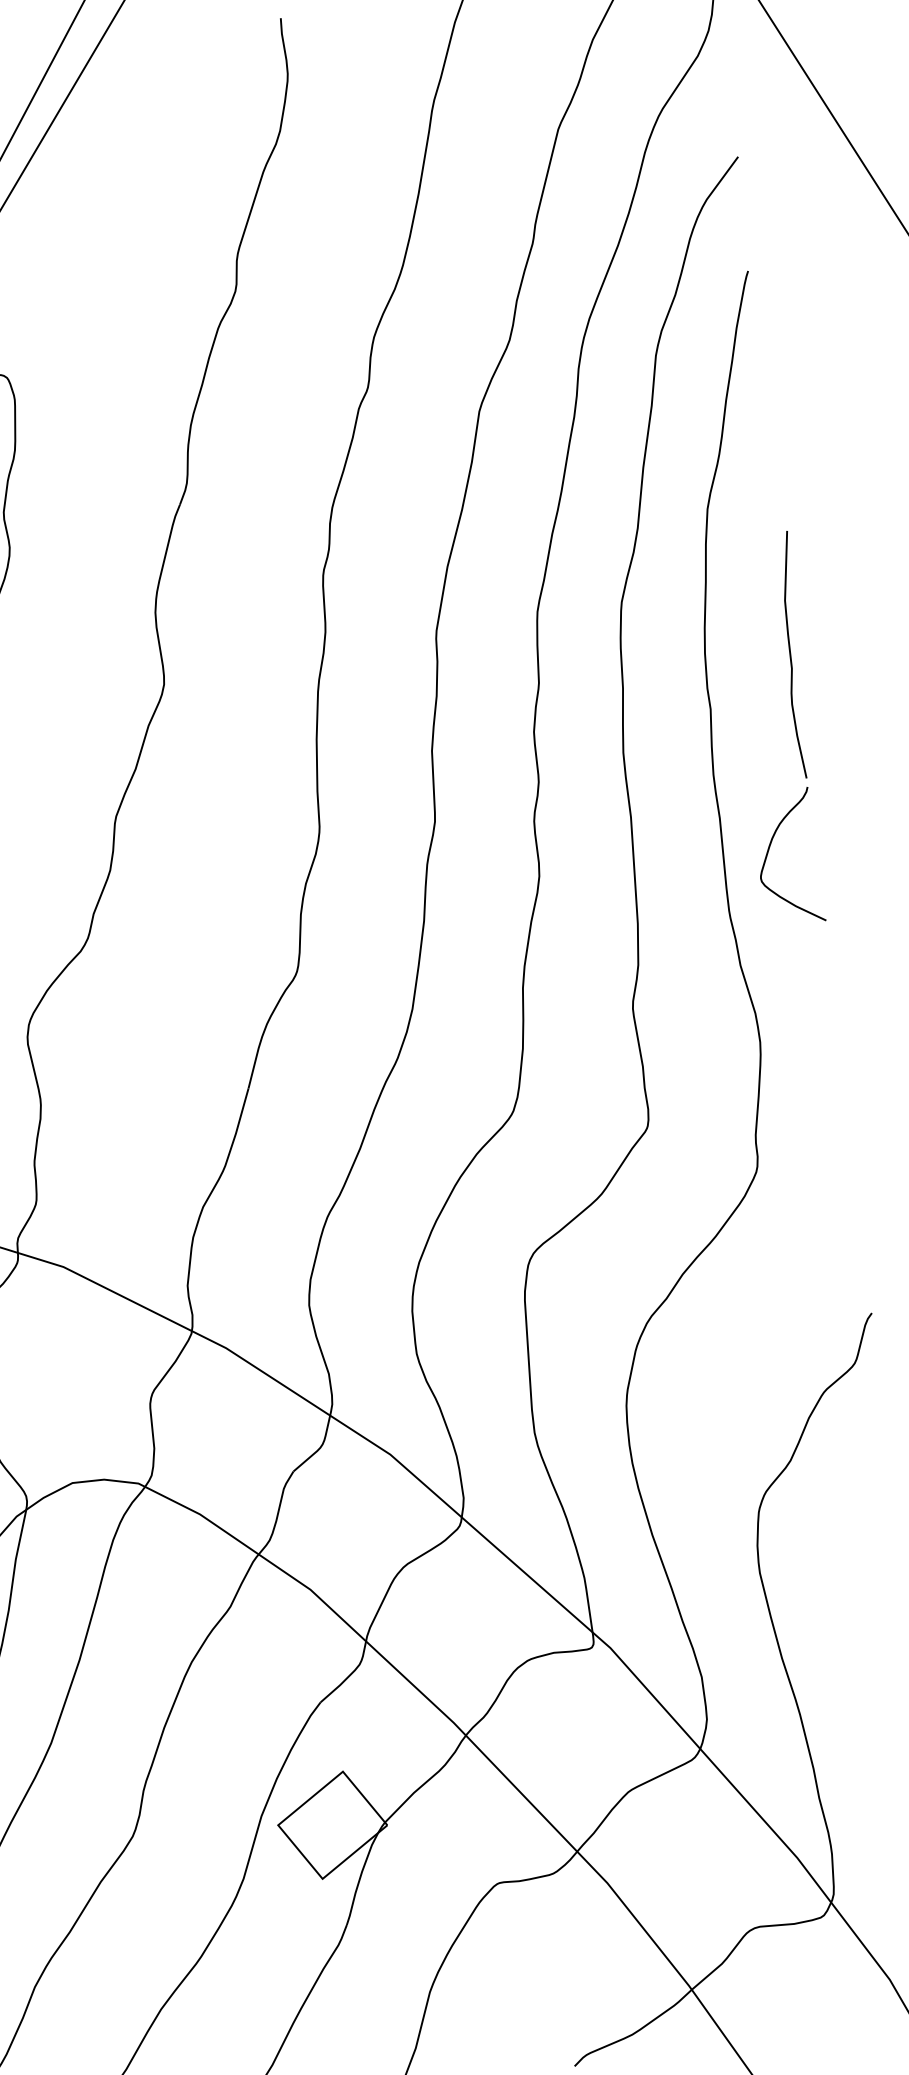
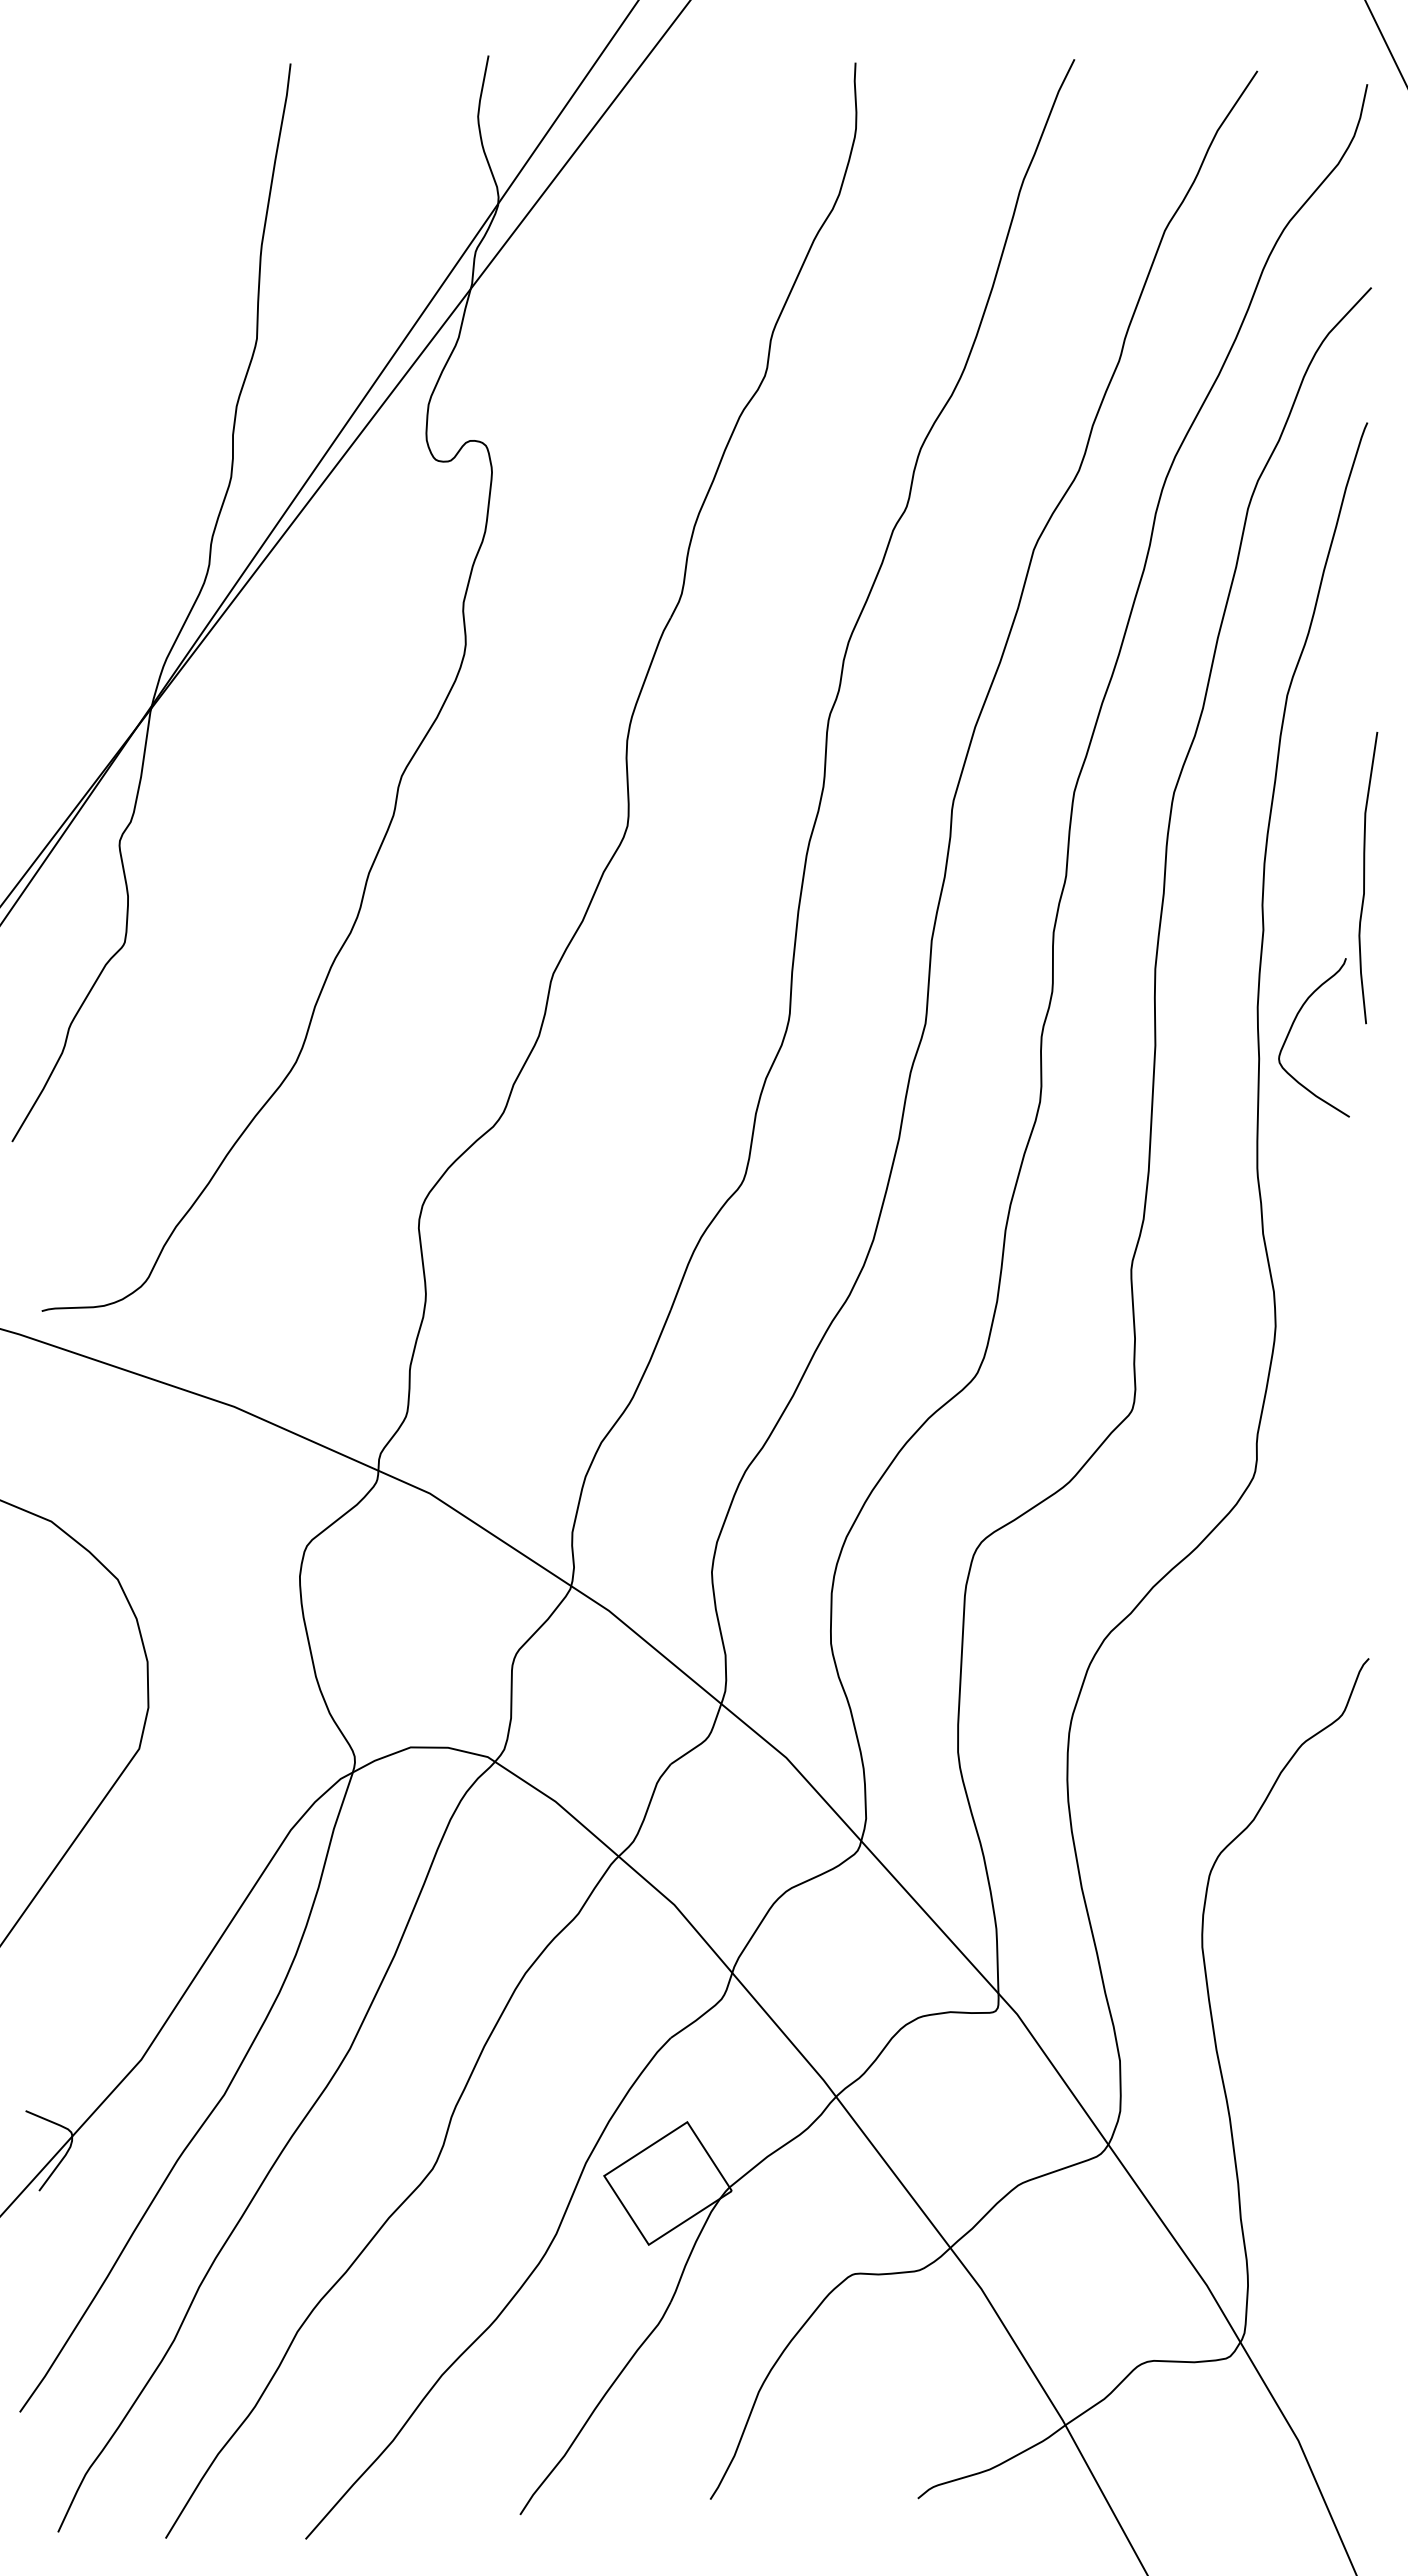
curve: (769, 850) -> (1292, 1027), moved

